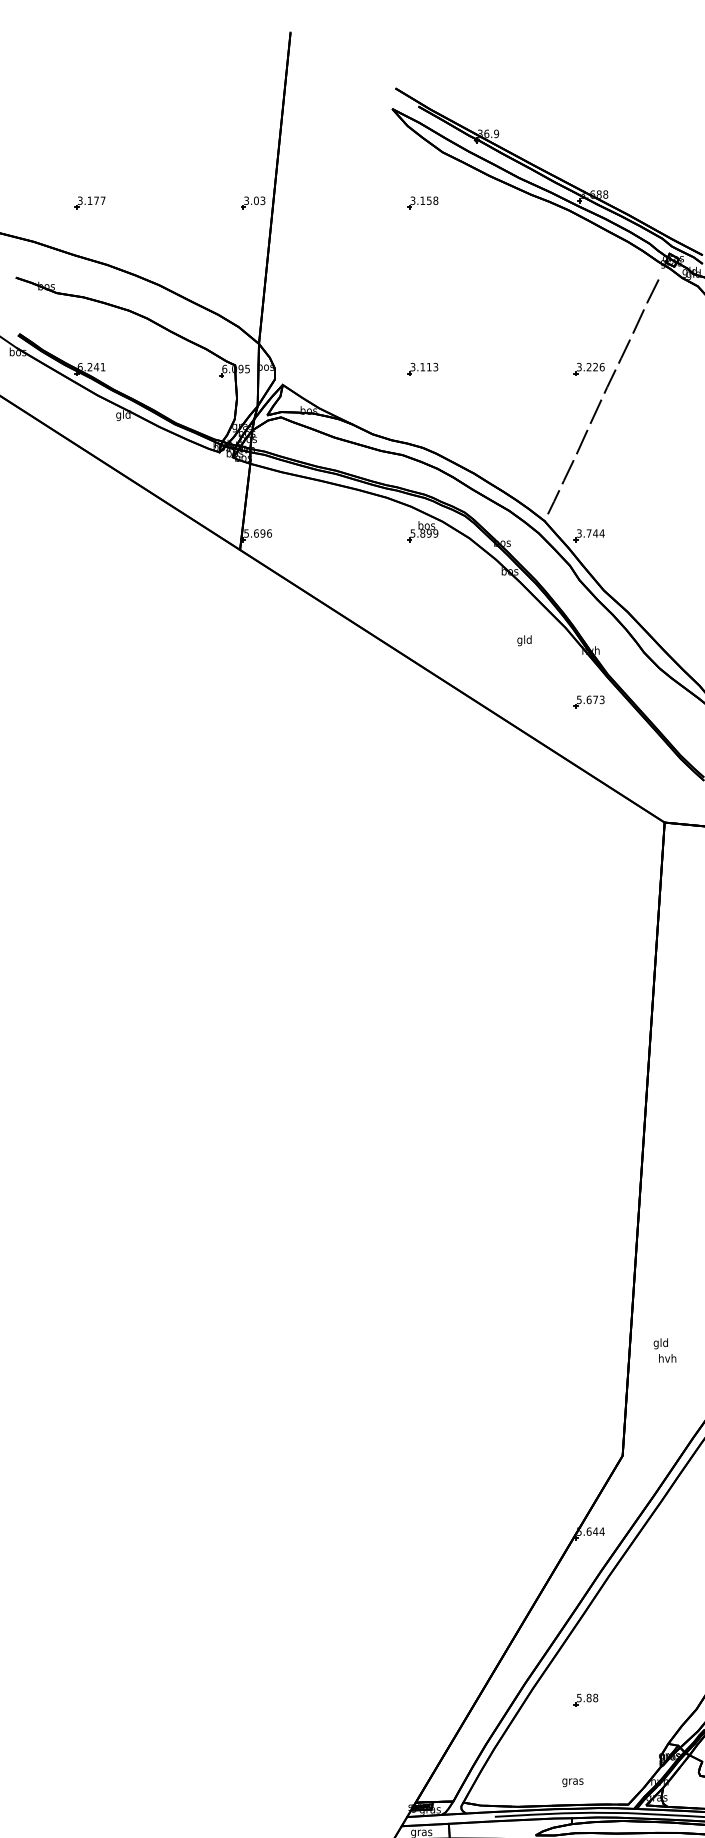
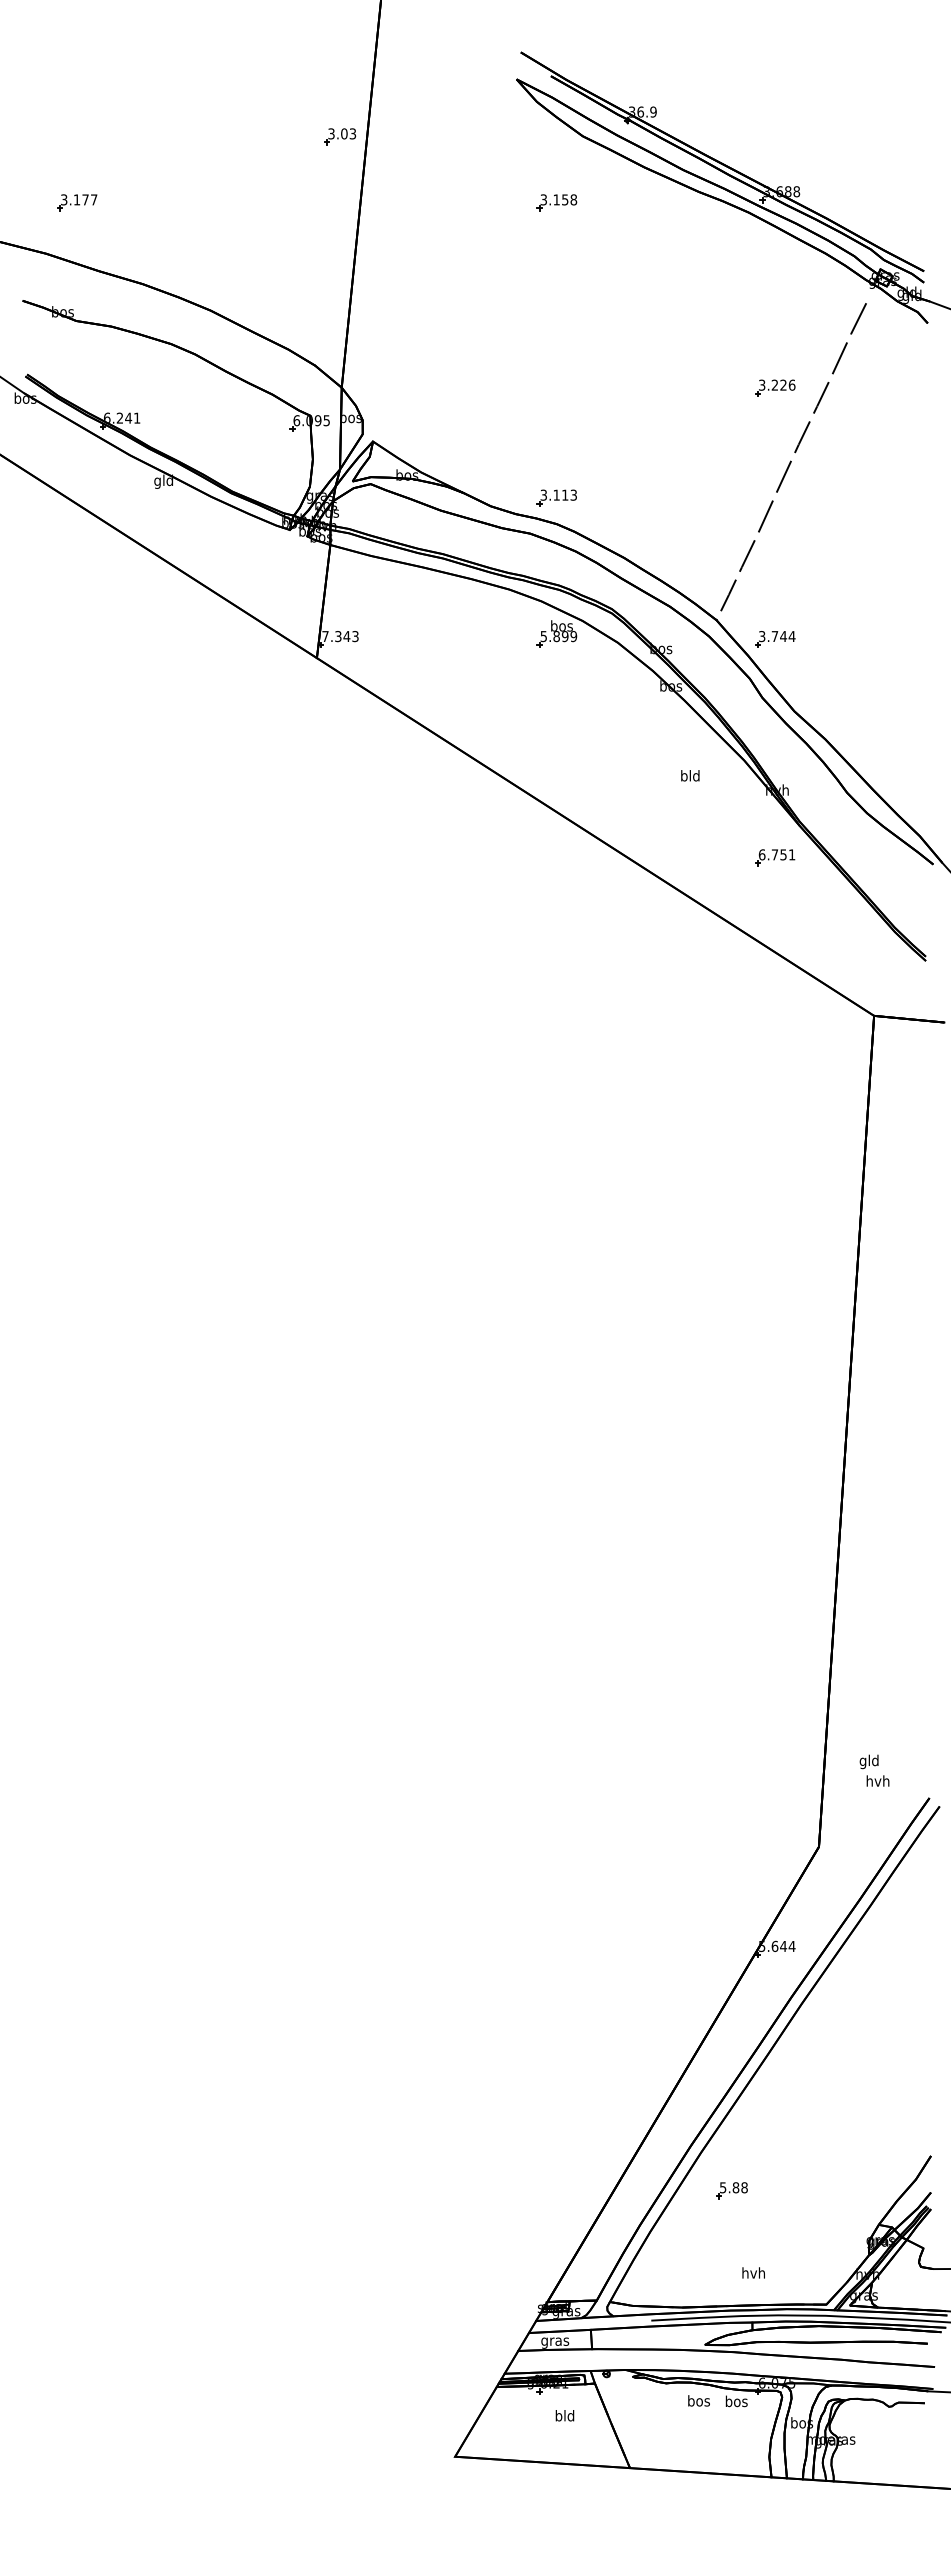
part: (90, 202) -> (77, 202), moved
part: (253, 202) -> (340, 136), moved
part: (422, 368) -> (556, 497), moved
part: (589, 368) -> (775, 387), moved
text: (258, 533) -> (340, 636), 5.696 -> 7.343
text: (519, 640) -> (683, 777), gld -> bld
text: (590, 699) -> (776, 854), 5.673 -> 6.751
text: (664, 1350) -> (874, 1770), moved
part: (585, 1700) -> (731, 2190), moved
text: (572, 1781) -> (753, 2274), gras -> hvh

